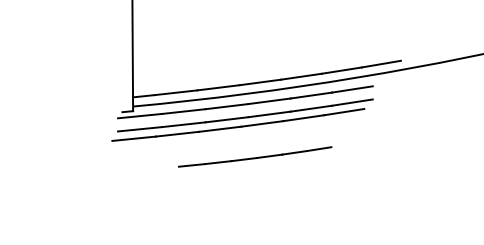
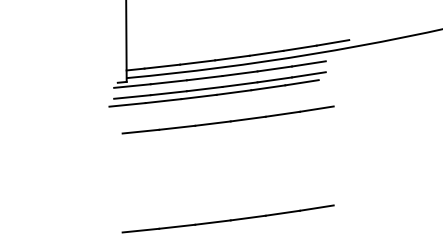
part: (254, 156) -> (227, 119), size x1.67

